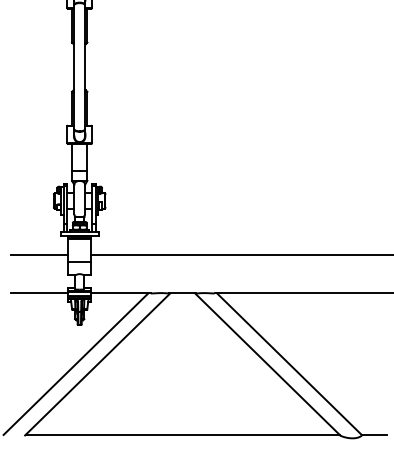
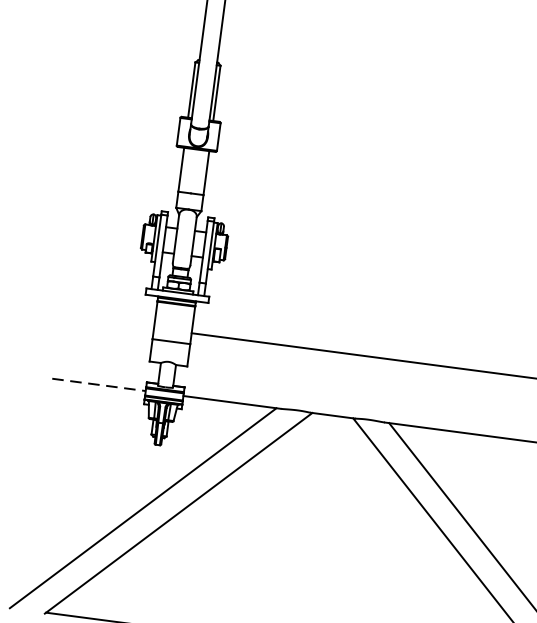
line: (39, 255) -> (107, 322), removed
line: (39, 293) -> (98, 384), solid -> dashed

